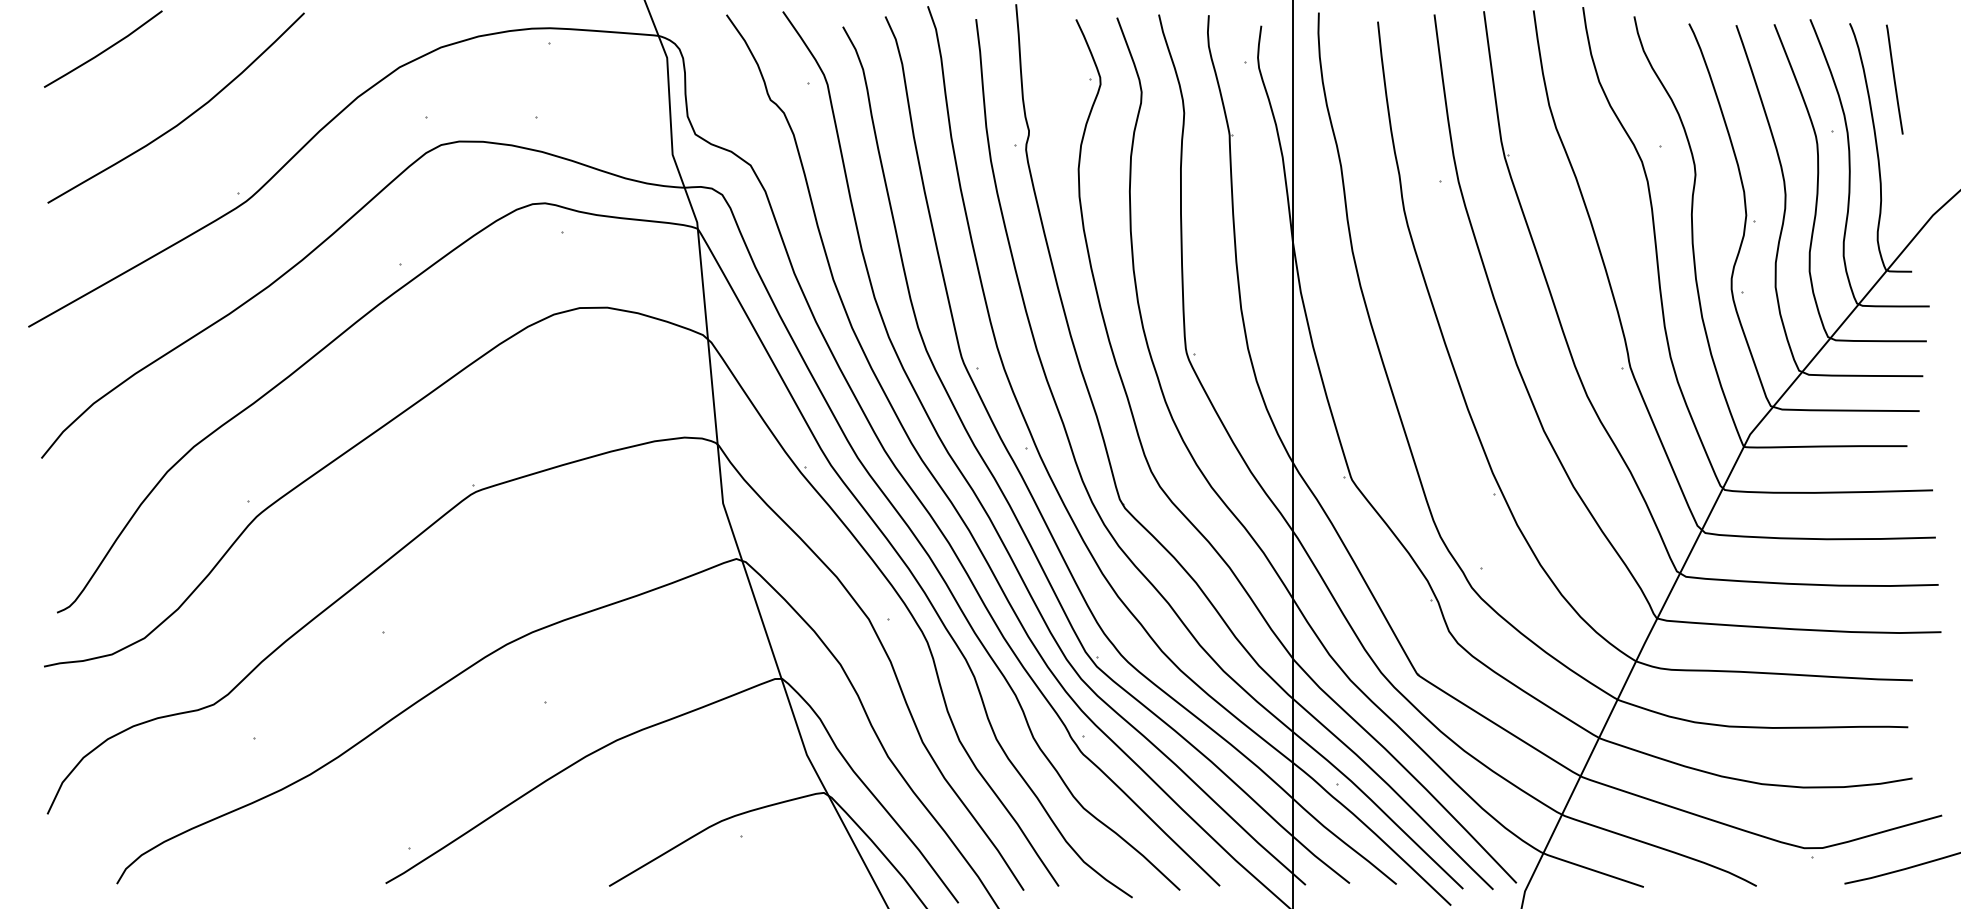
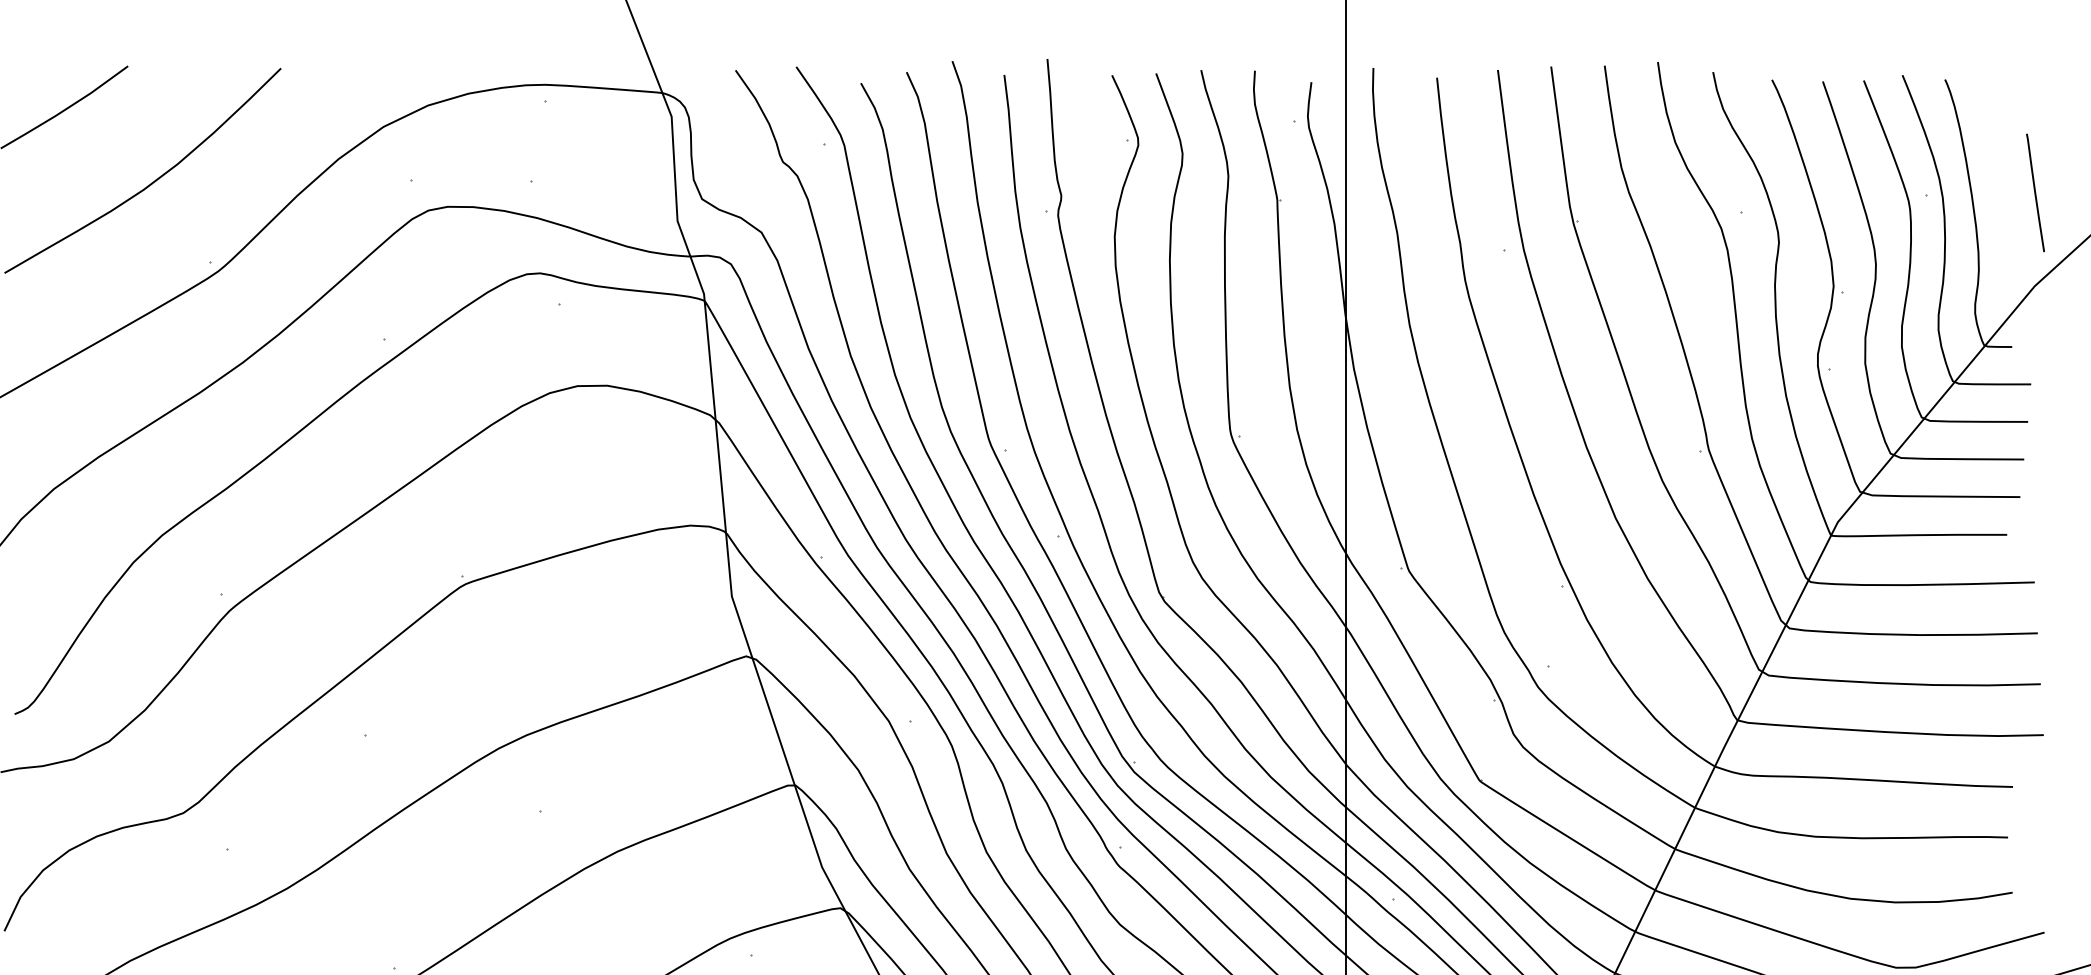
line: (1894, 79) -> (2035, 192), moved

